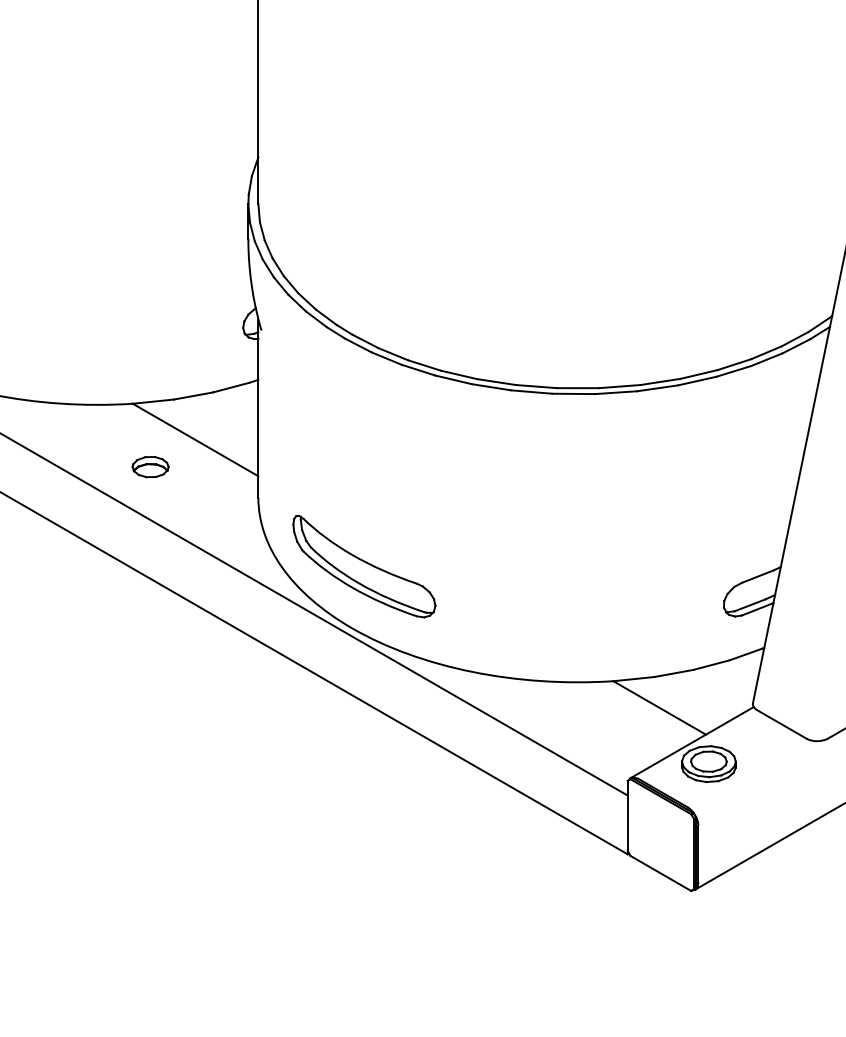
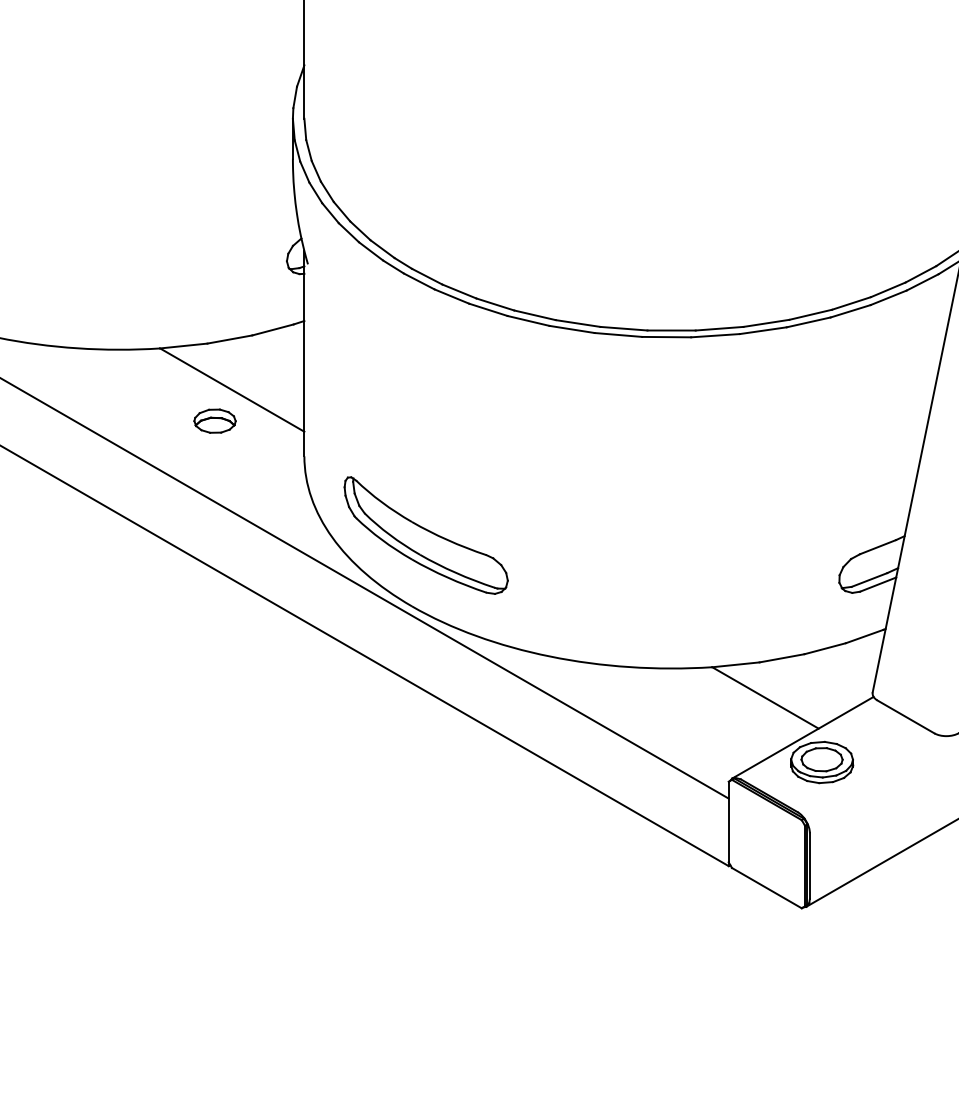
part: (150, 467) -> (214, 421), moved

